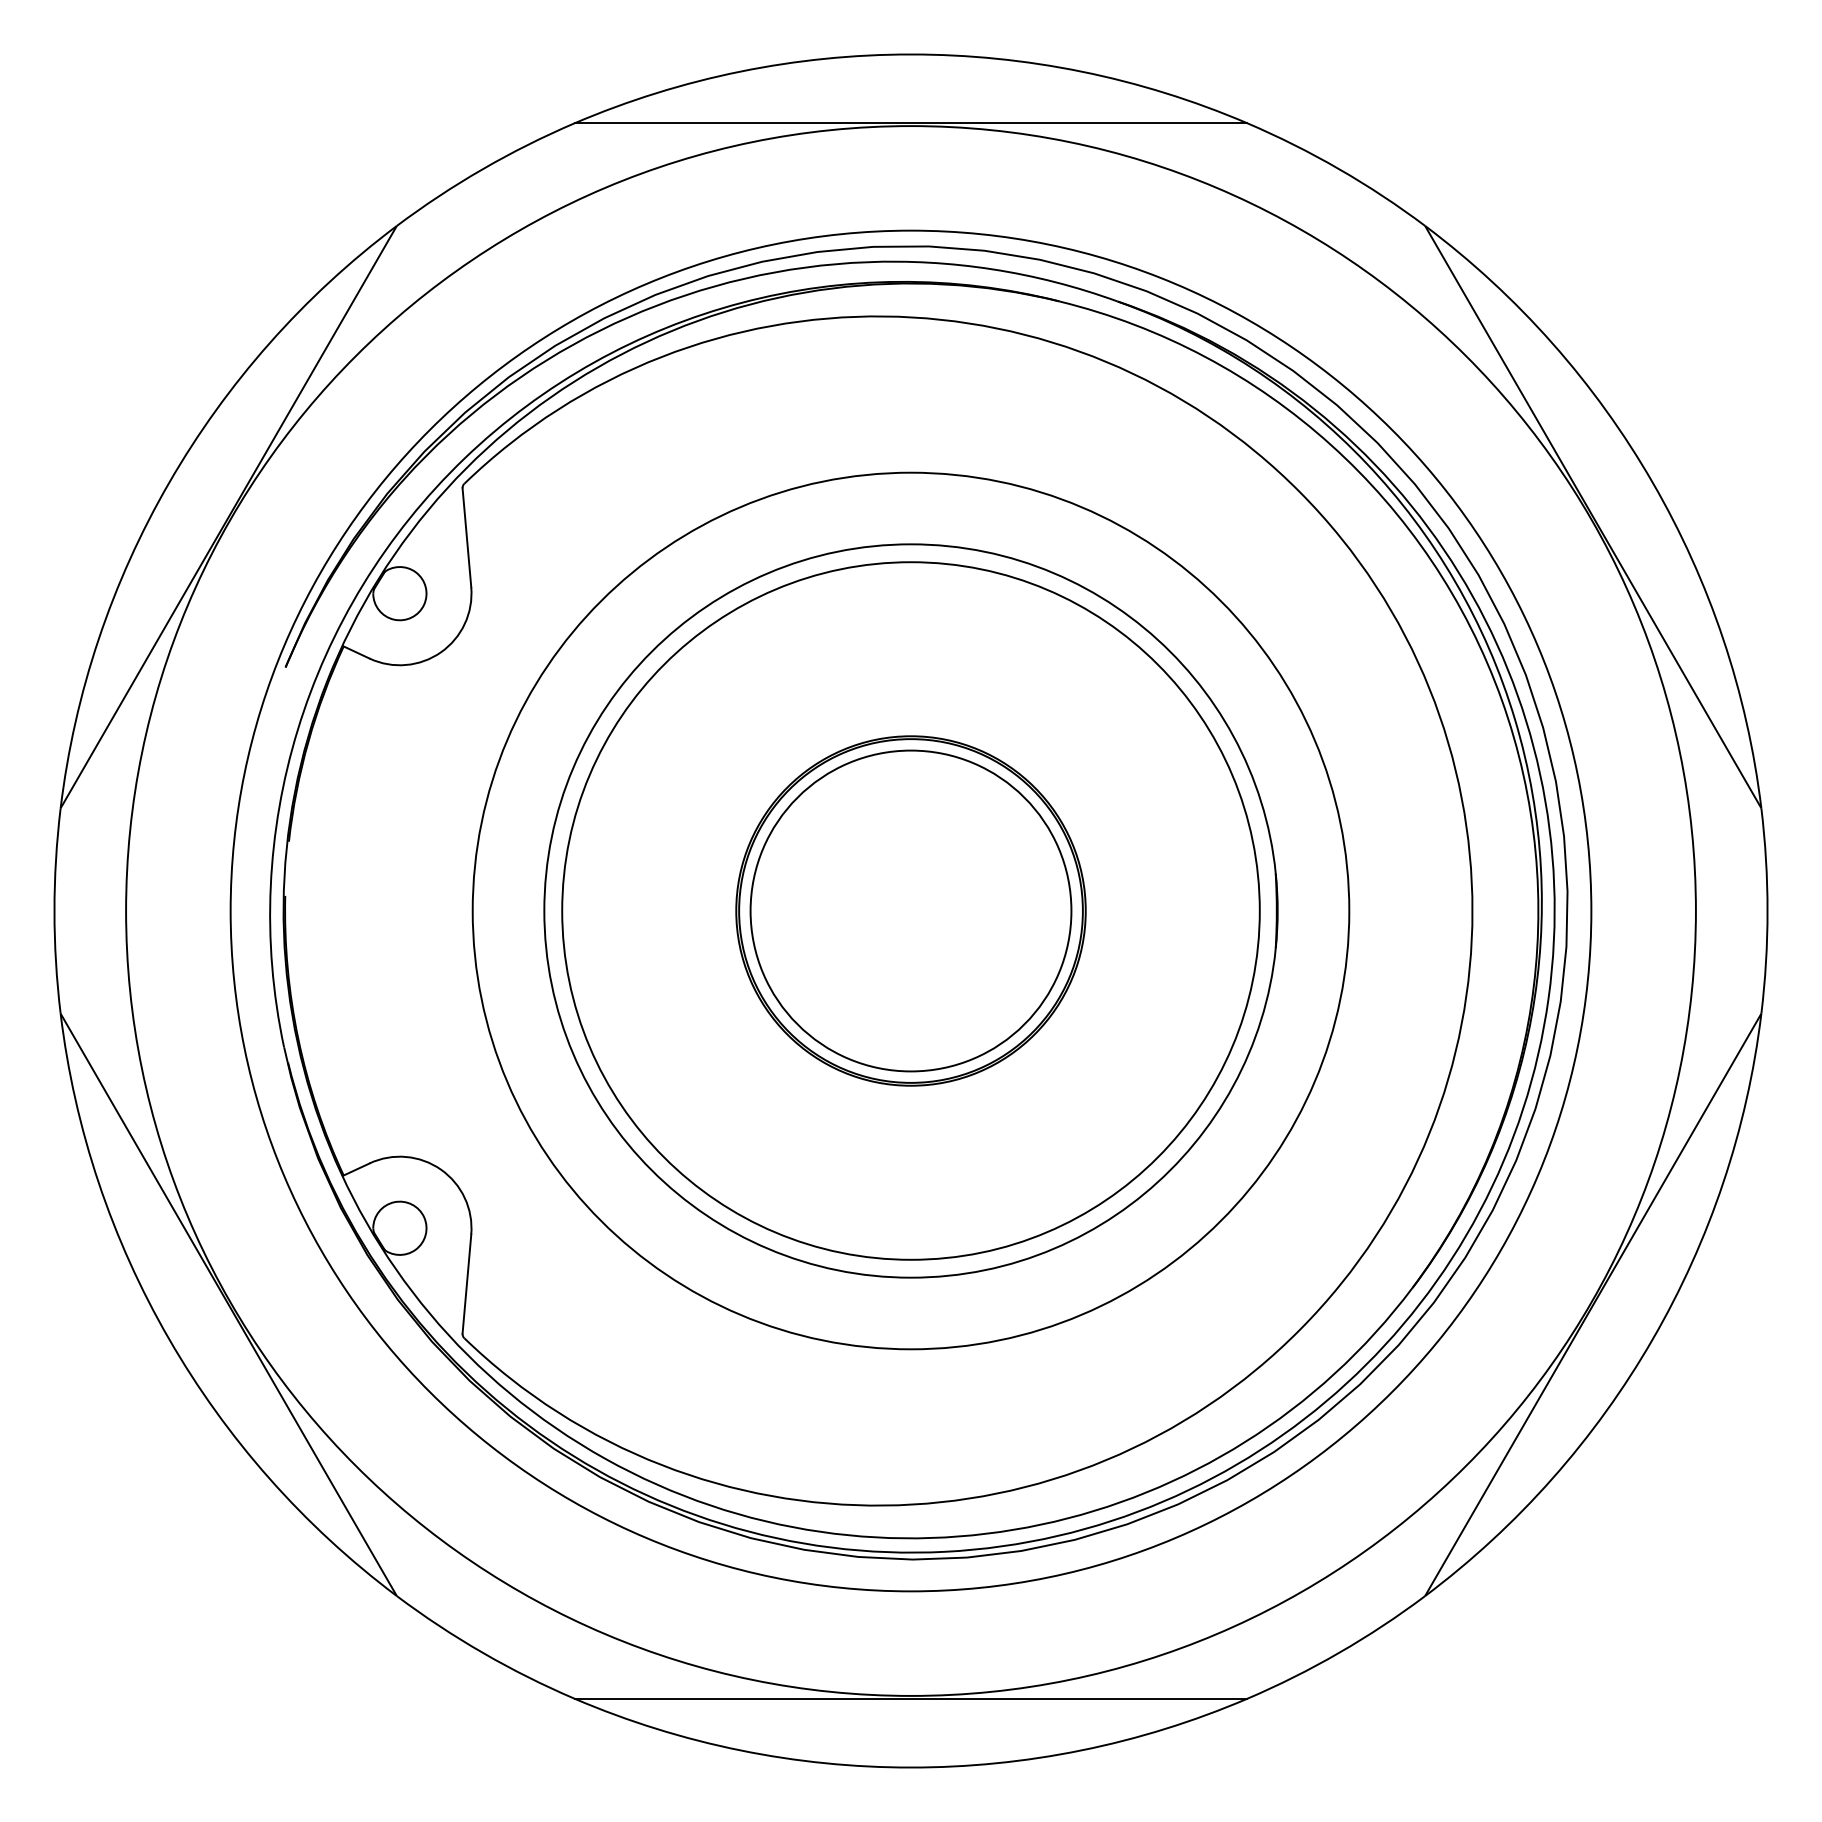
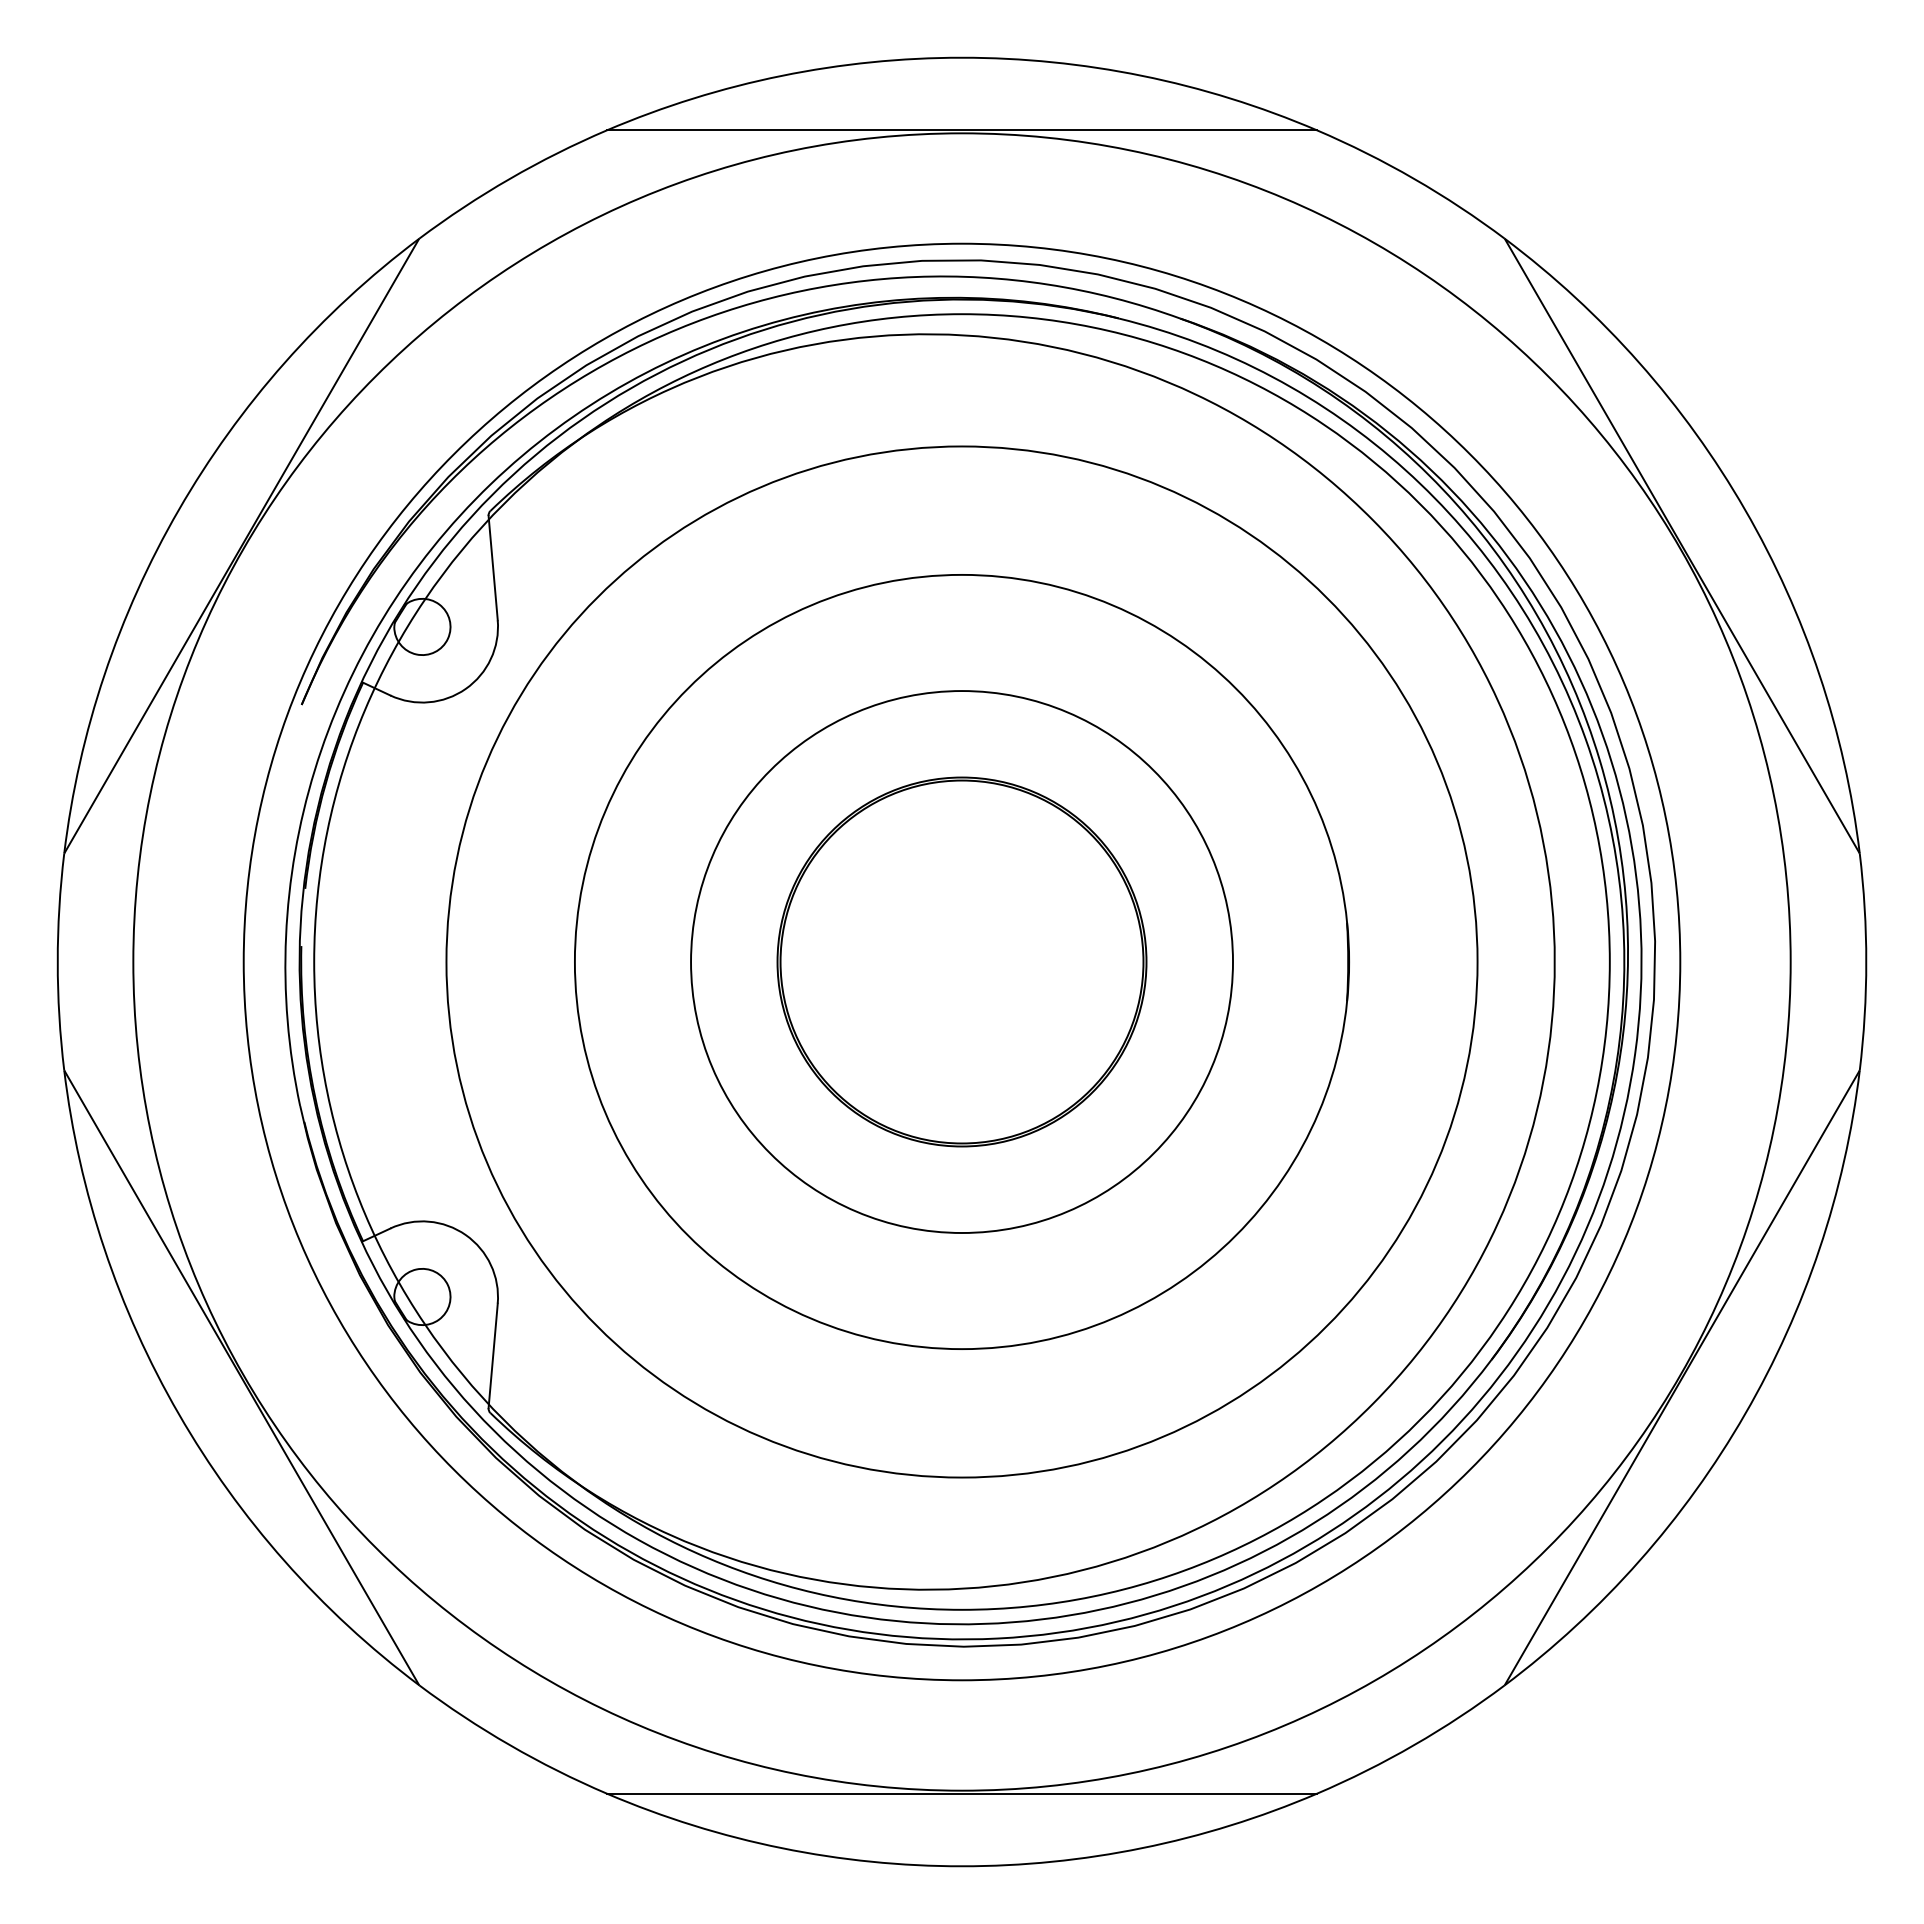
circle: (910, 910) -> (961, 961), size x1.4
circle: (910, 910) -> (961, 961), size x1.4
circle: (910, 910) -> (961, 961), size x1.6

